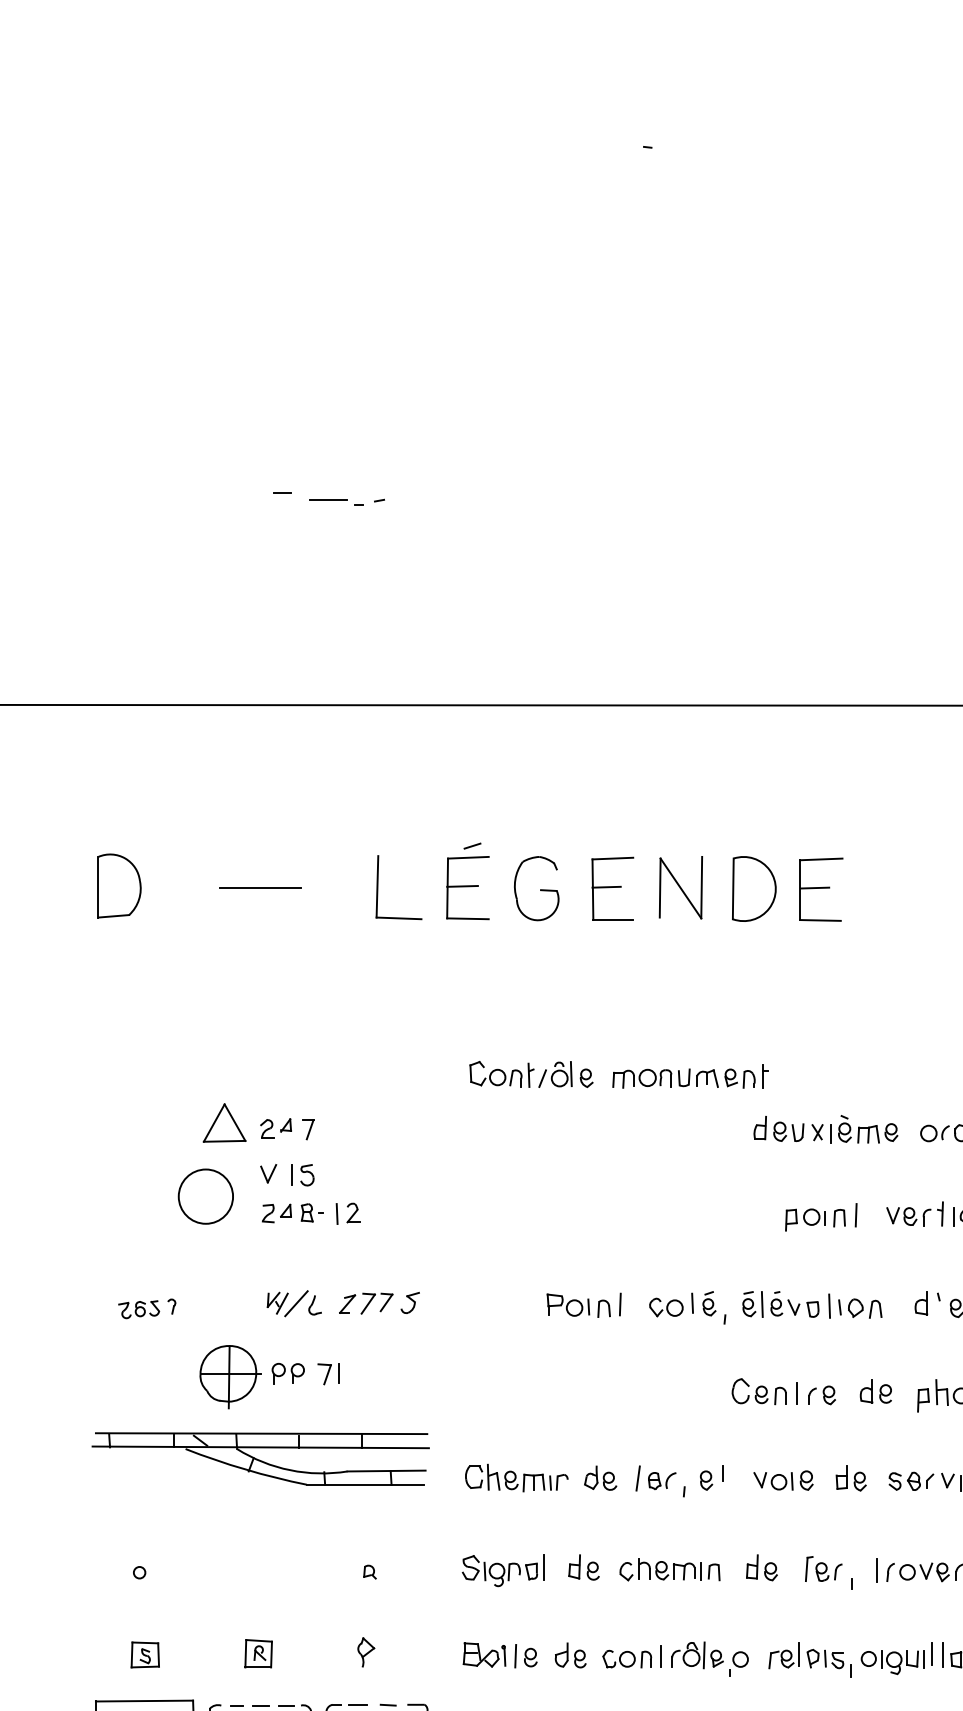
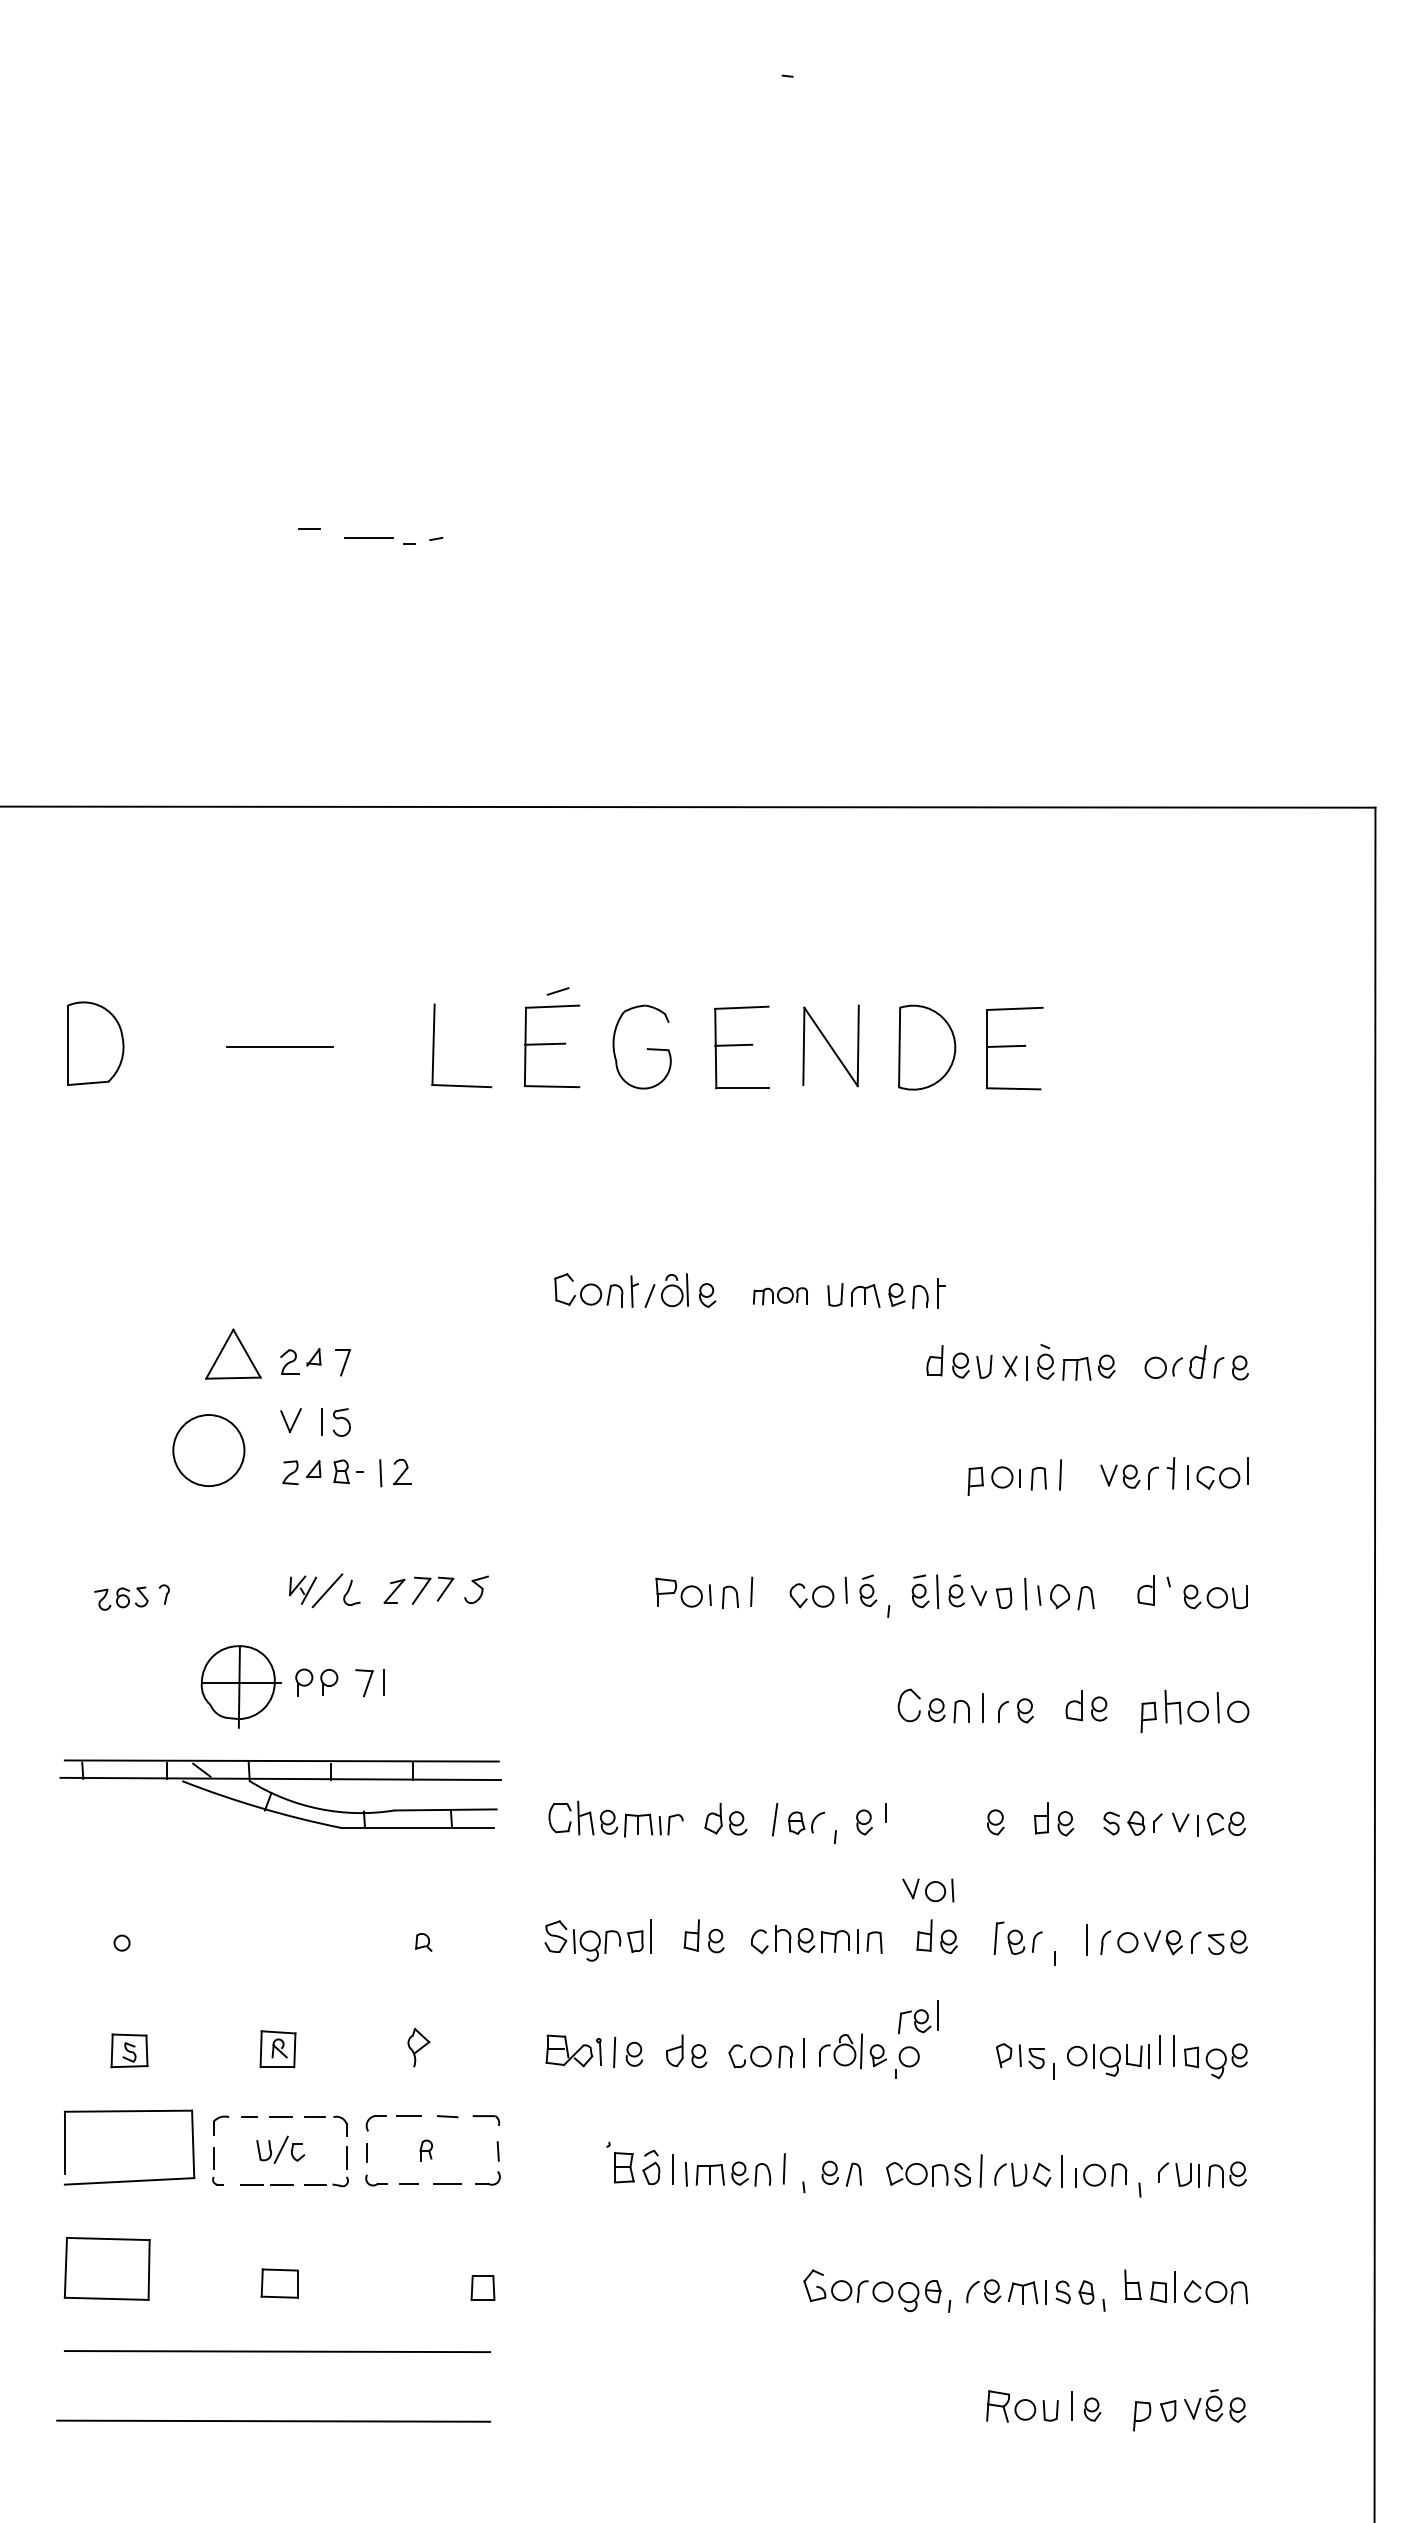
part: (642, 1078) -> (780, 1295), size x0.7
part: (773, 1481) -> (928, 1890), moved
part: (784, 1656) -> (918, 2017), moved

